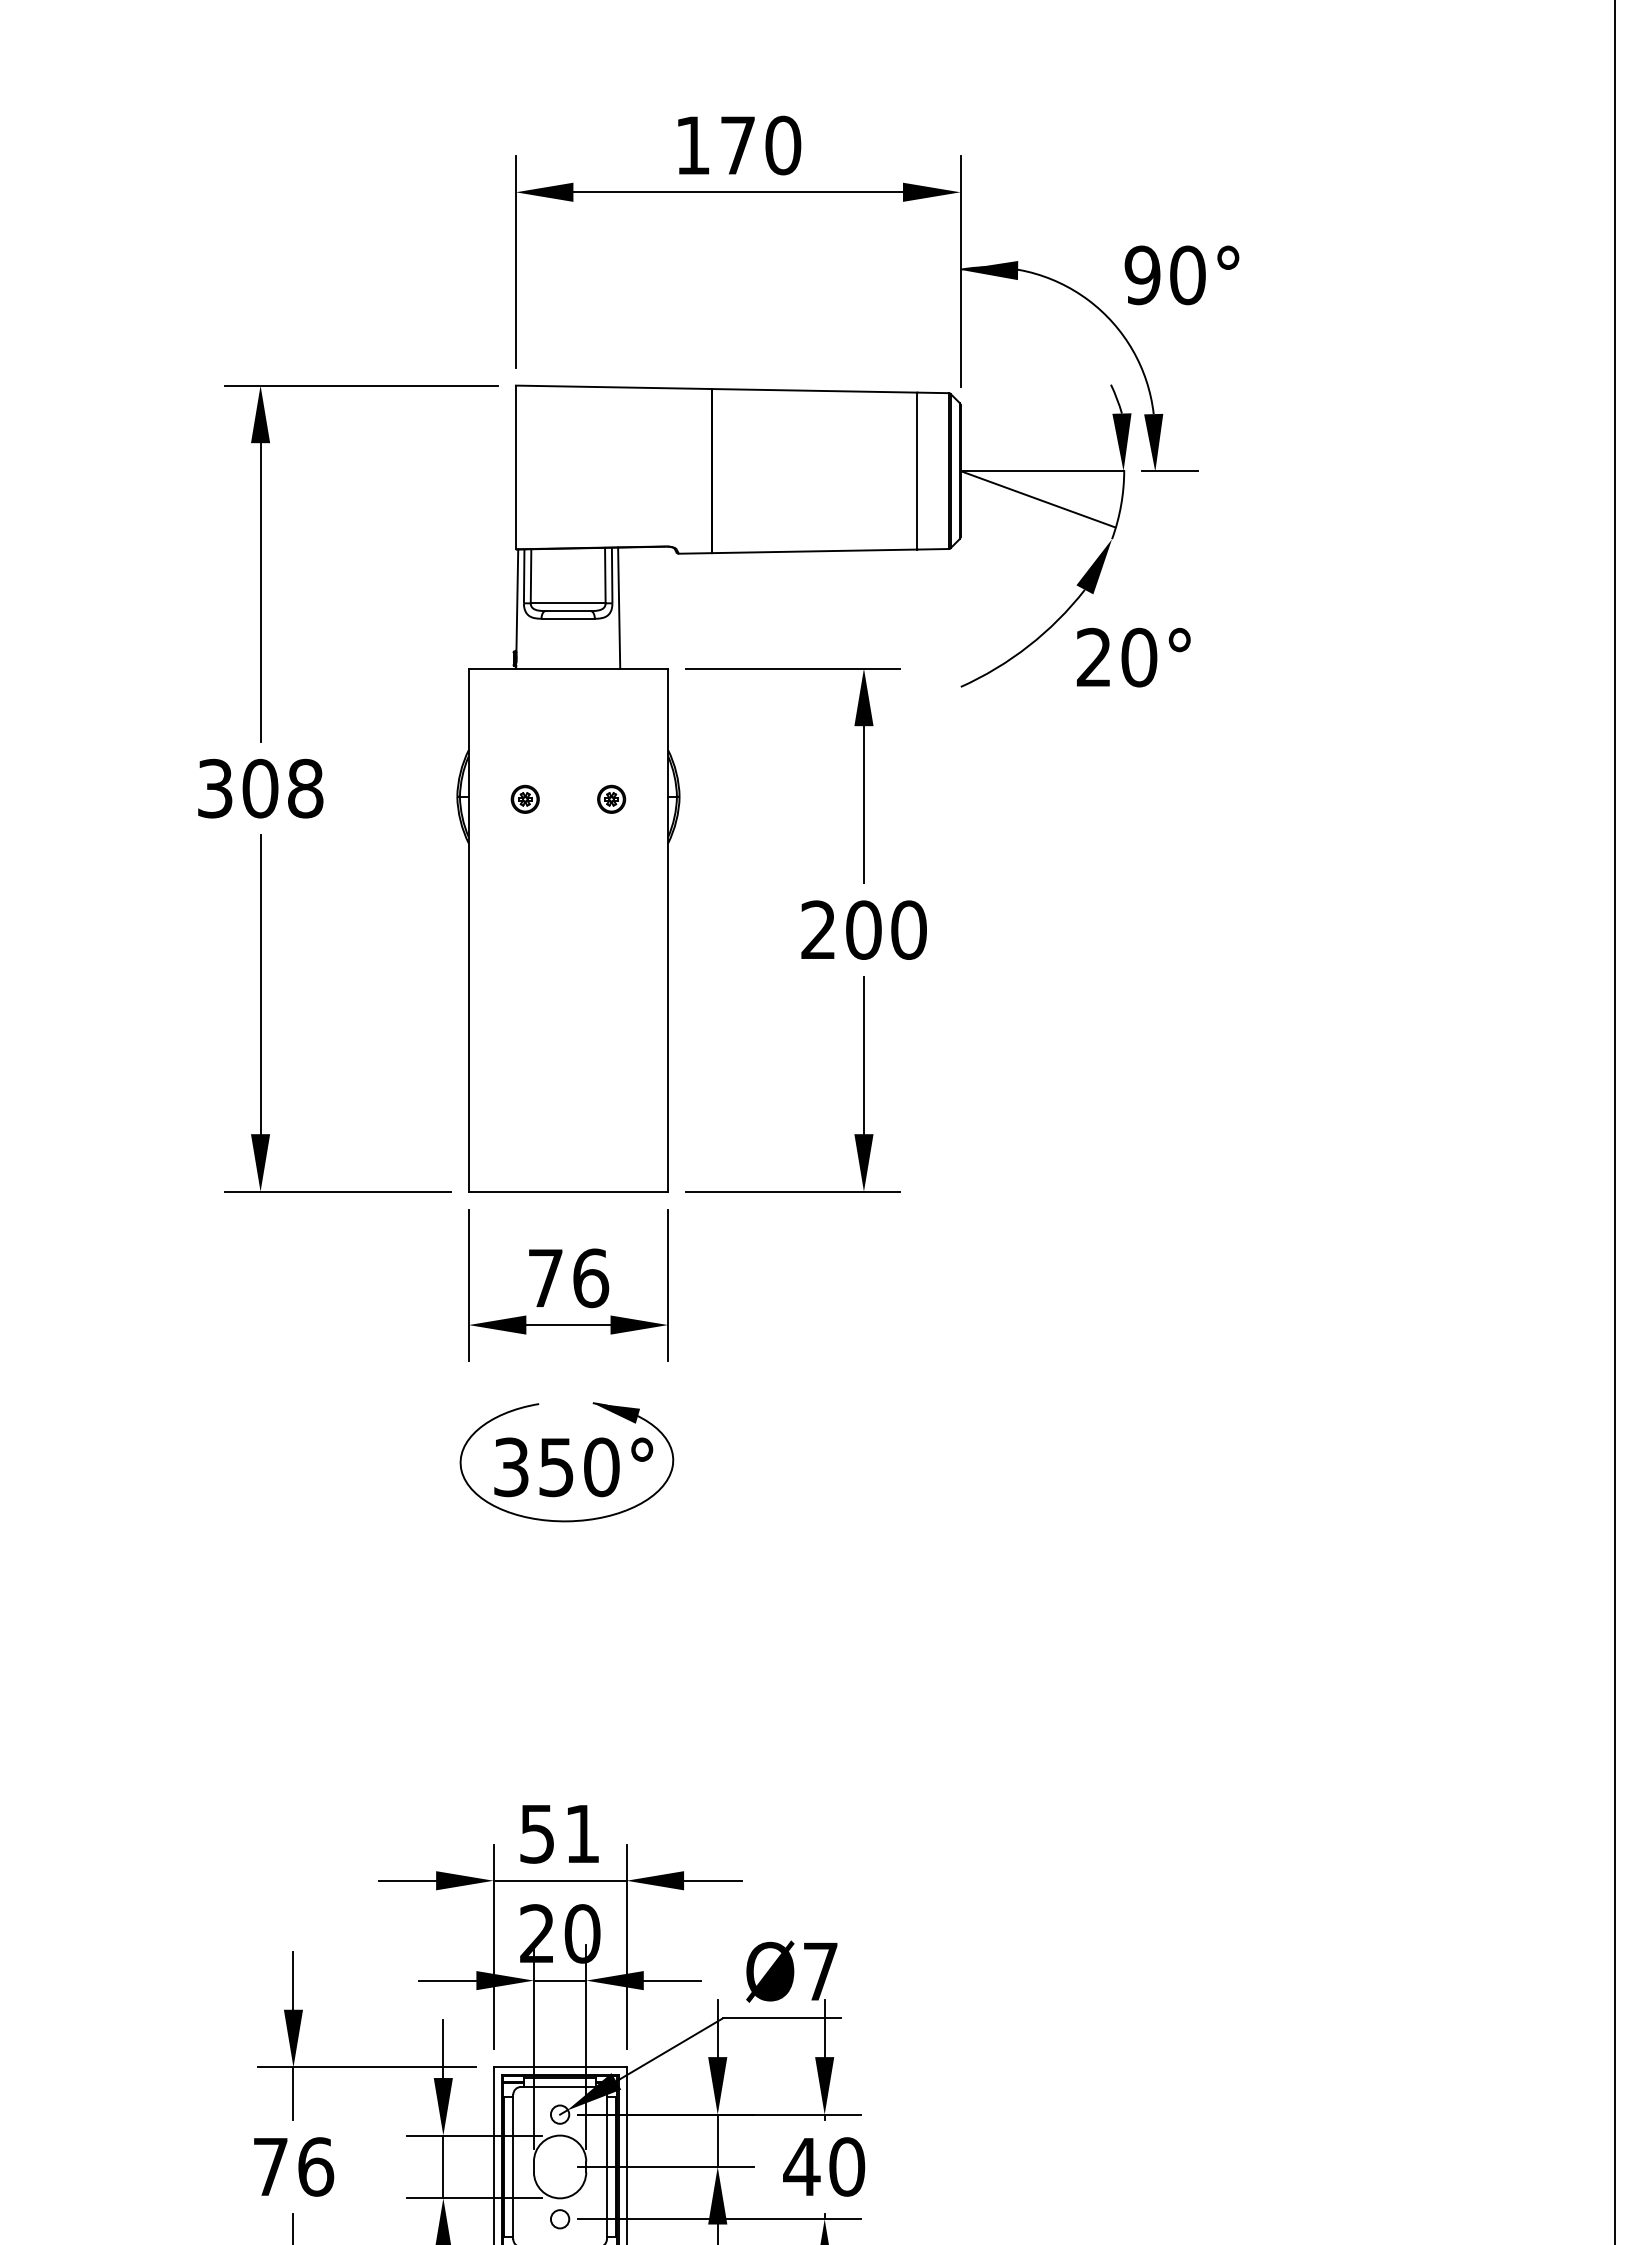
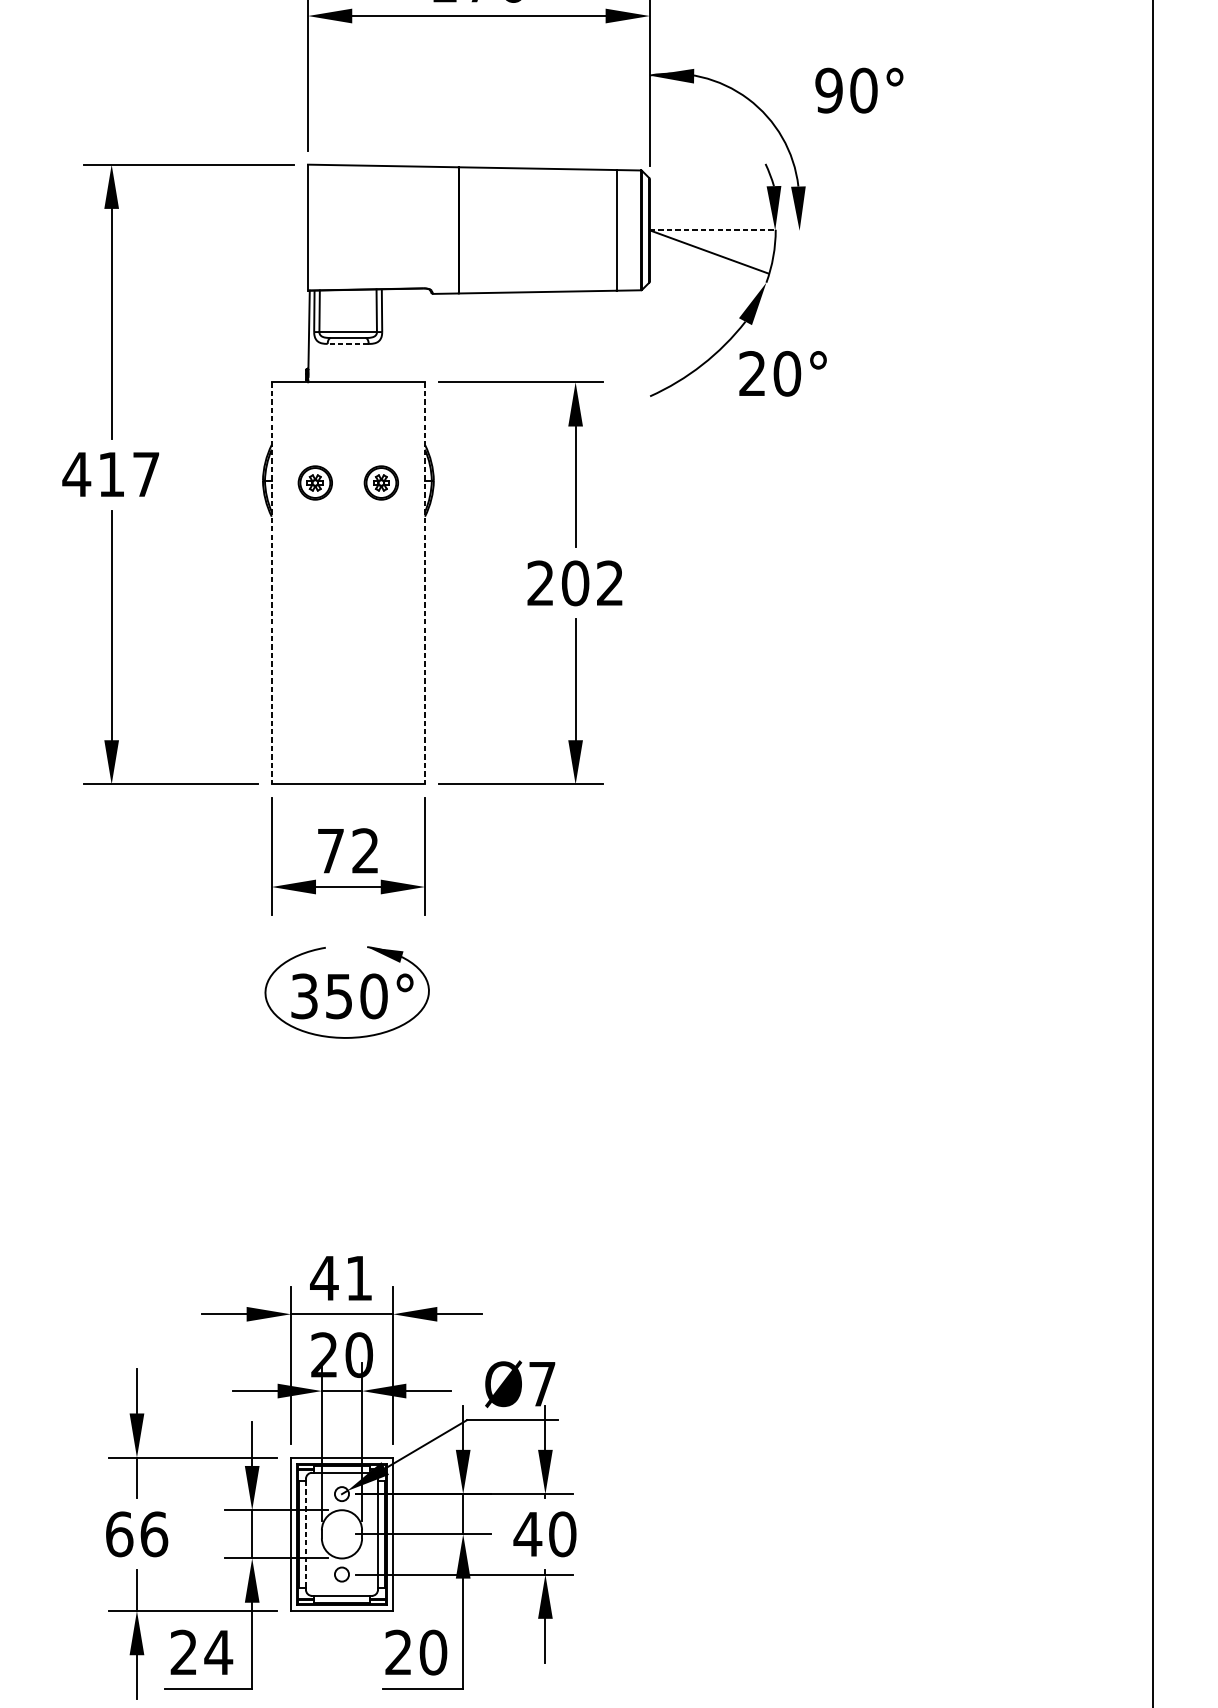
text: (1181, 275) -> (858, 90), moved
line: (1042, 471) -> (712, 230), solid -> dashed
line: (1169, 471) -> (810, 230), removed
line: (619, 607) -> (387, 335), removed
line: (568, 618) -> (348, 343), solid -> dashed
text: (259, 788) -> (110, 474), 308 -> 417
part: (524, 798) -> (314, 482), size x1.6
part: (611, 798) -> (381, 482), size x1.6
text: (908, 929) -> (609, 582), 200 -> 202
line: (468, 930) -> (271, 583), solid -> dashed
line: (668, 930) -> (425, 583), solid -> dashed
text: (591, 1278) -> (366, 851), 76 -> 72
text: (537, 1834) -> (324, 1278), 51 -> 41
text: (270, 2166) -> (119, 1533), 76 -> 66
line: (513, 2166) -> (306, 1533), solid -> dashed

